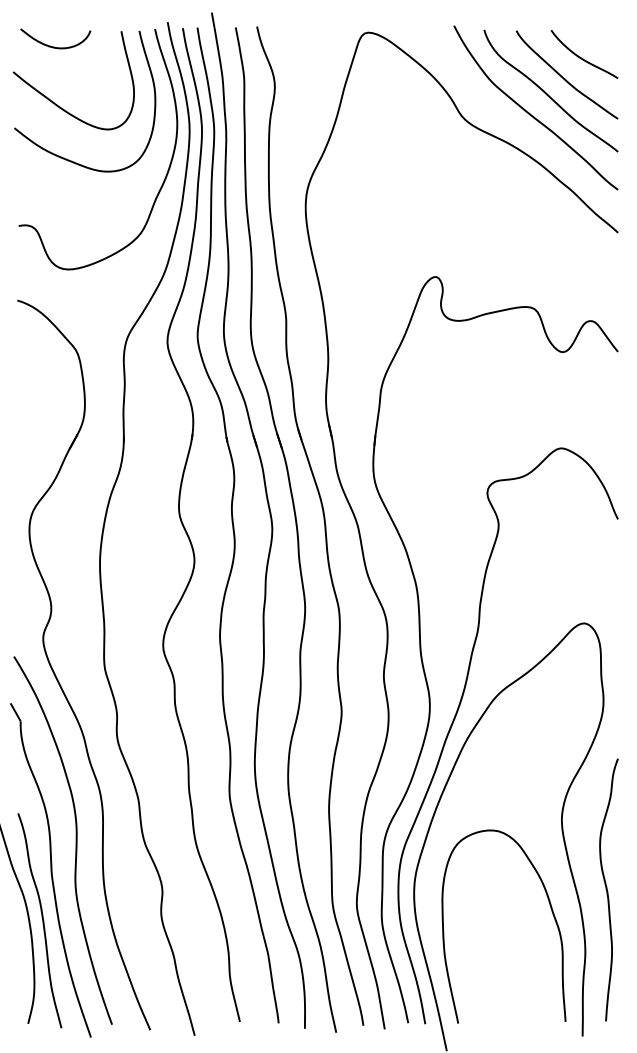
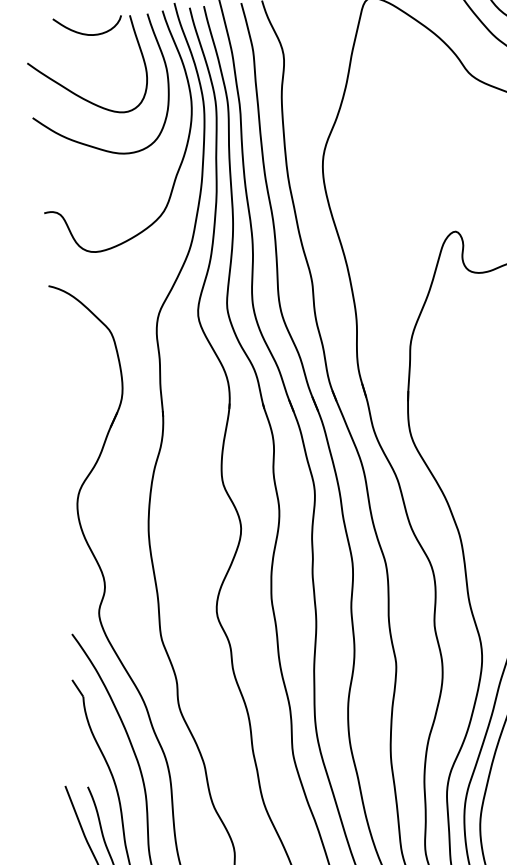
curve: (54, 46) -> (87, 33), moved

